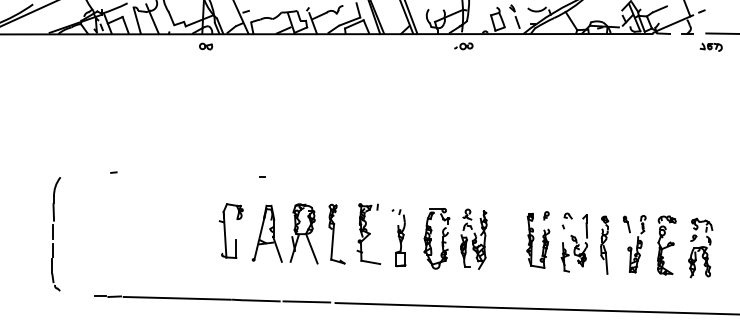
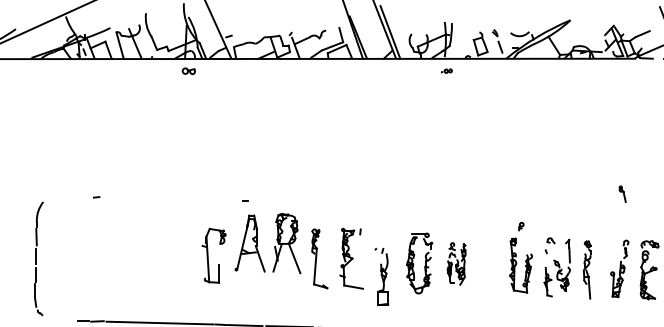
part: (463, 46) -> (446, 71), size x0.6
part: (546, 215) -> (521, 226), moved
part: (626, 224) -> (622, 194), moved
part: (291, 236) -> (274, 246), moved
part: (398, 238) -> (381, 277), moved
part: (473, 238) -> (456, 263), size x0.7

